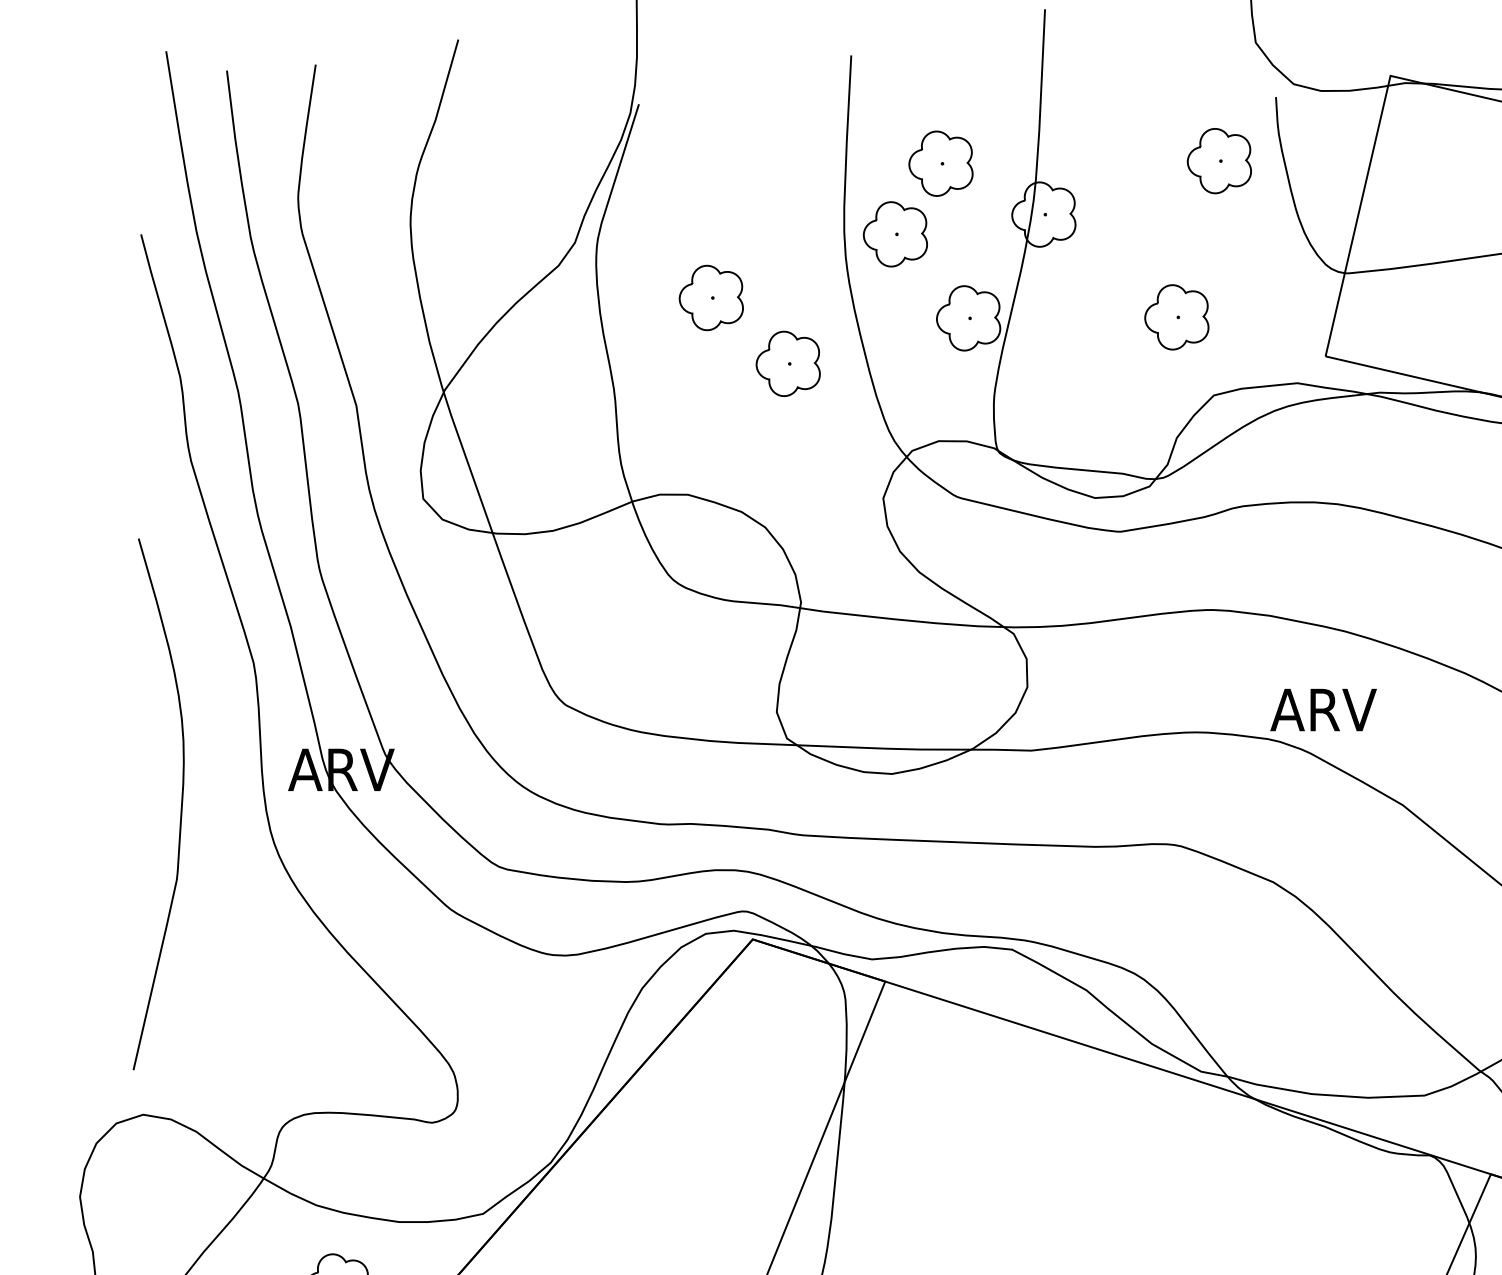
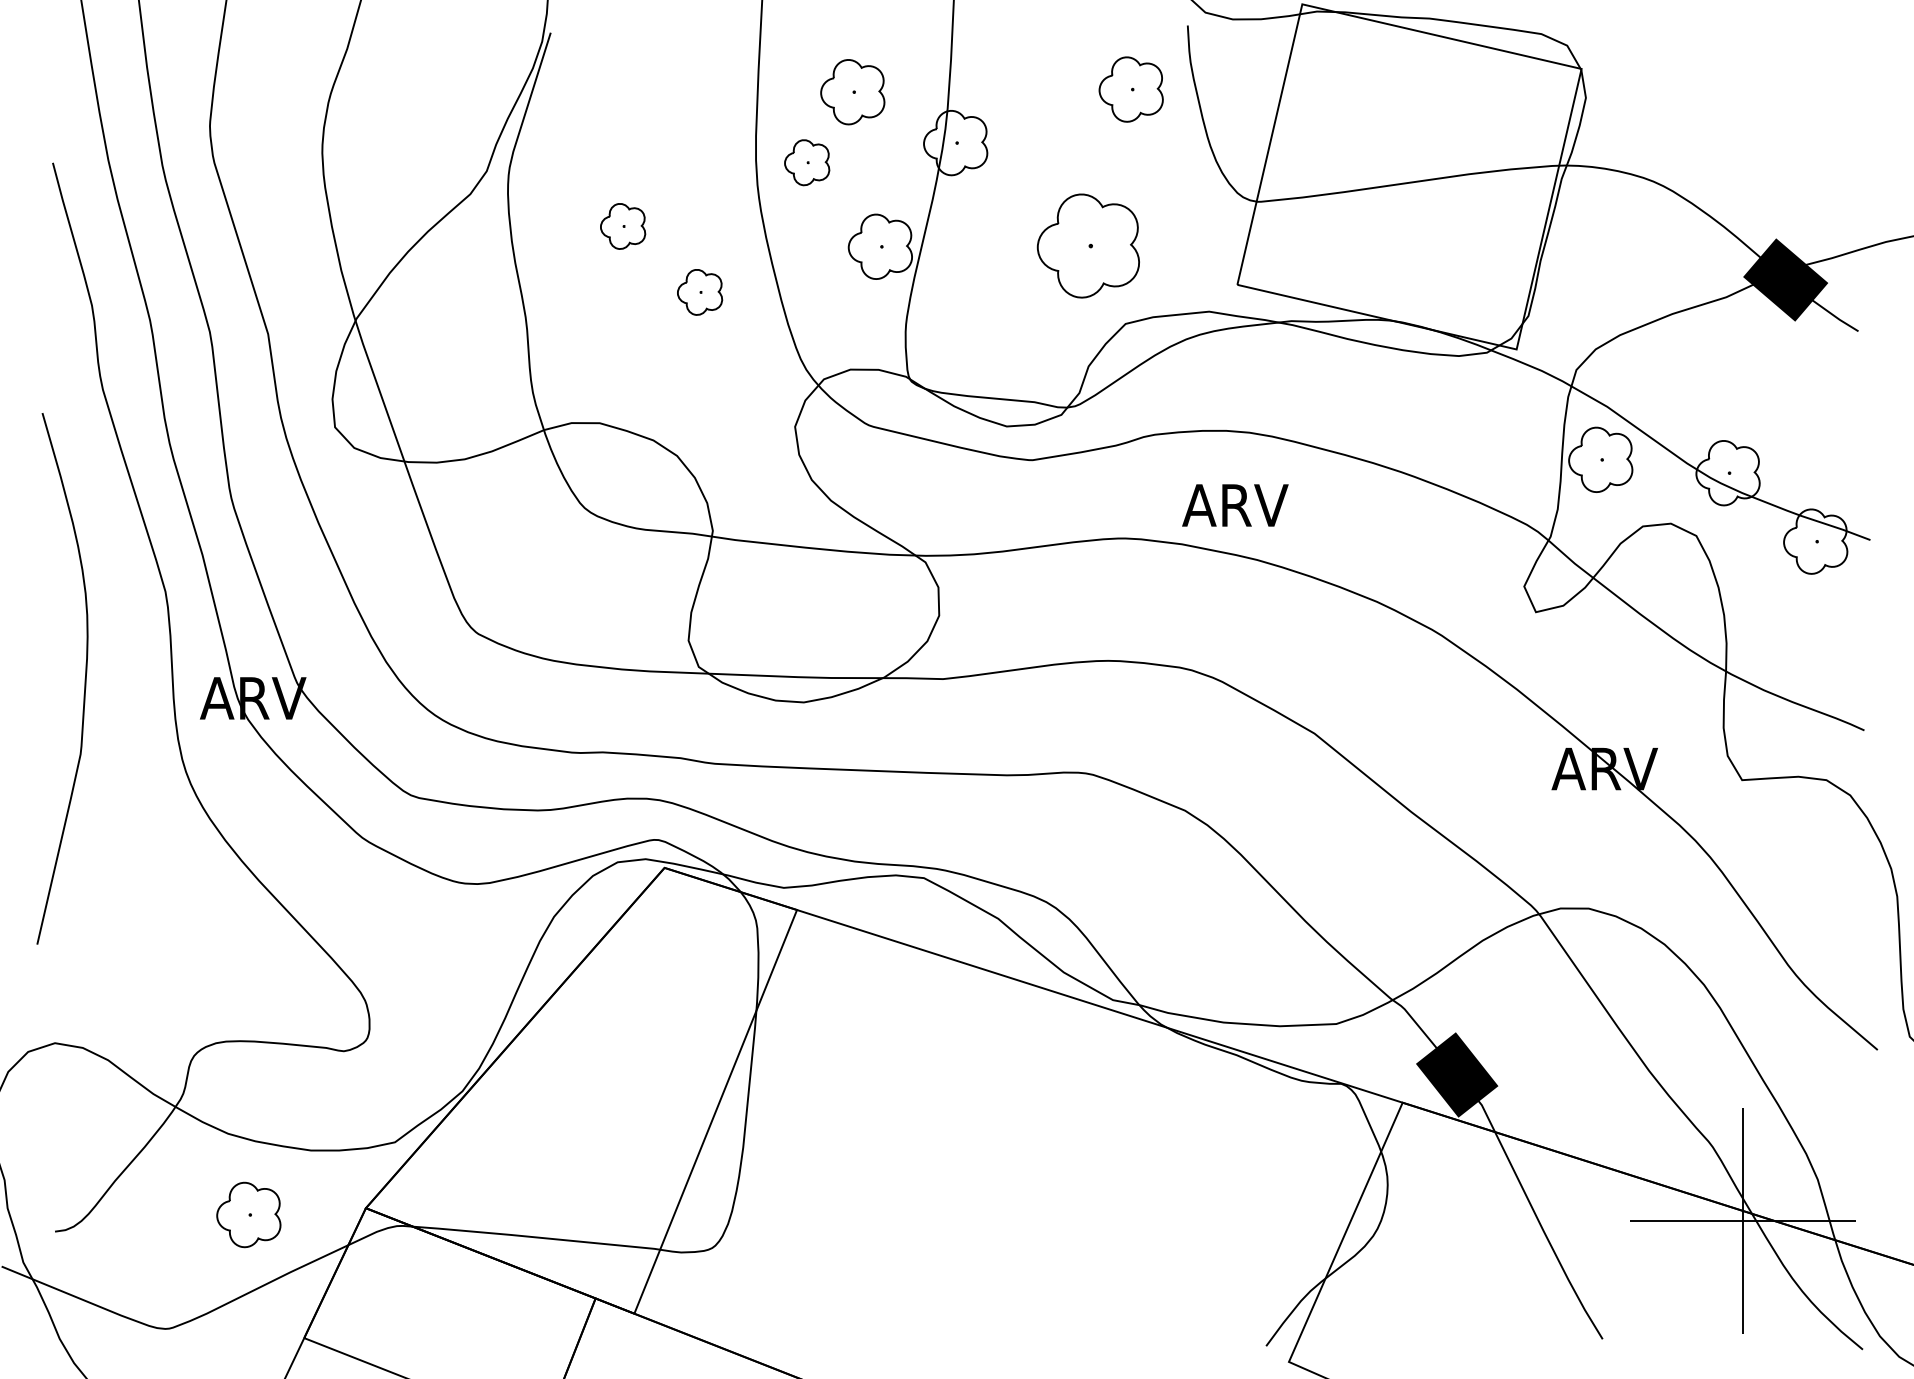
part: (894, 234) -> (806, 162), size x0.7
part: (710, 298) -> (622, 226), size x0.7
part: (1176, 317) -> (1088, 245), size x1.6
part: (787, 364) -> (699, 292), size x0.7
text: (1323, 710) -> (1235, 505), moved
curve: (180, 804) -> (84, 678), moved

